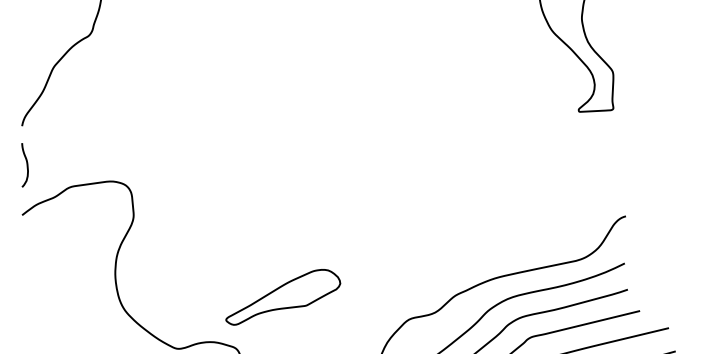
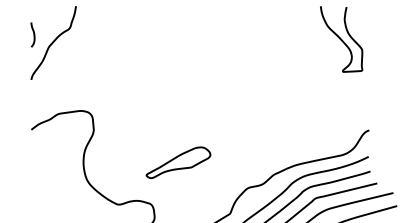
curve: (25, 164) -> (33, 34), moved
part: (283, 296) -> (178, 162), moved

